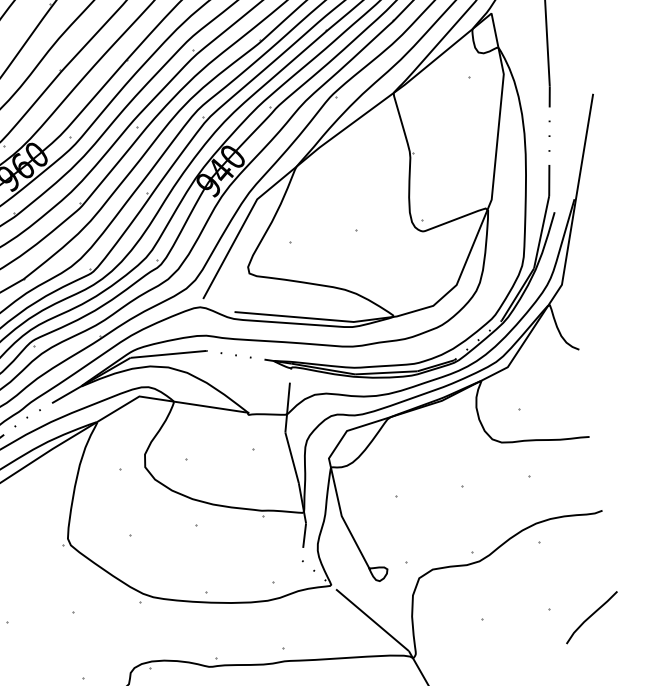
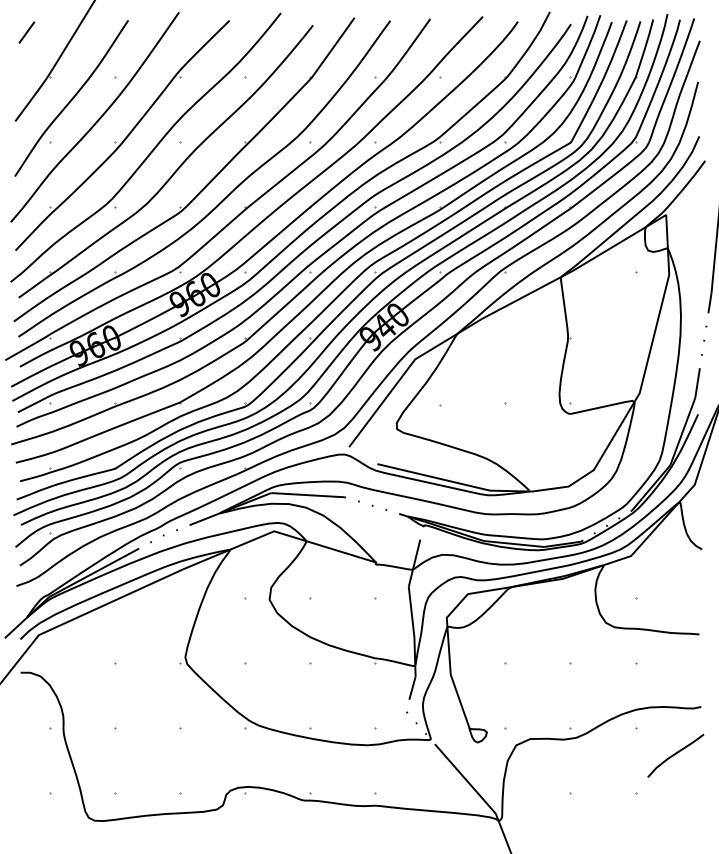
curve: (591, 616) -> (675, 754), moved

